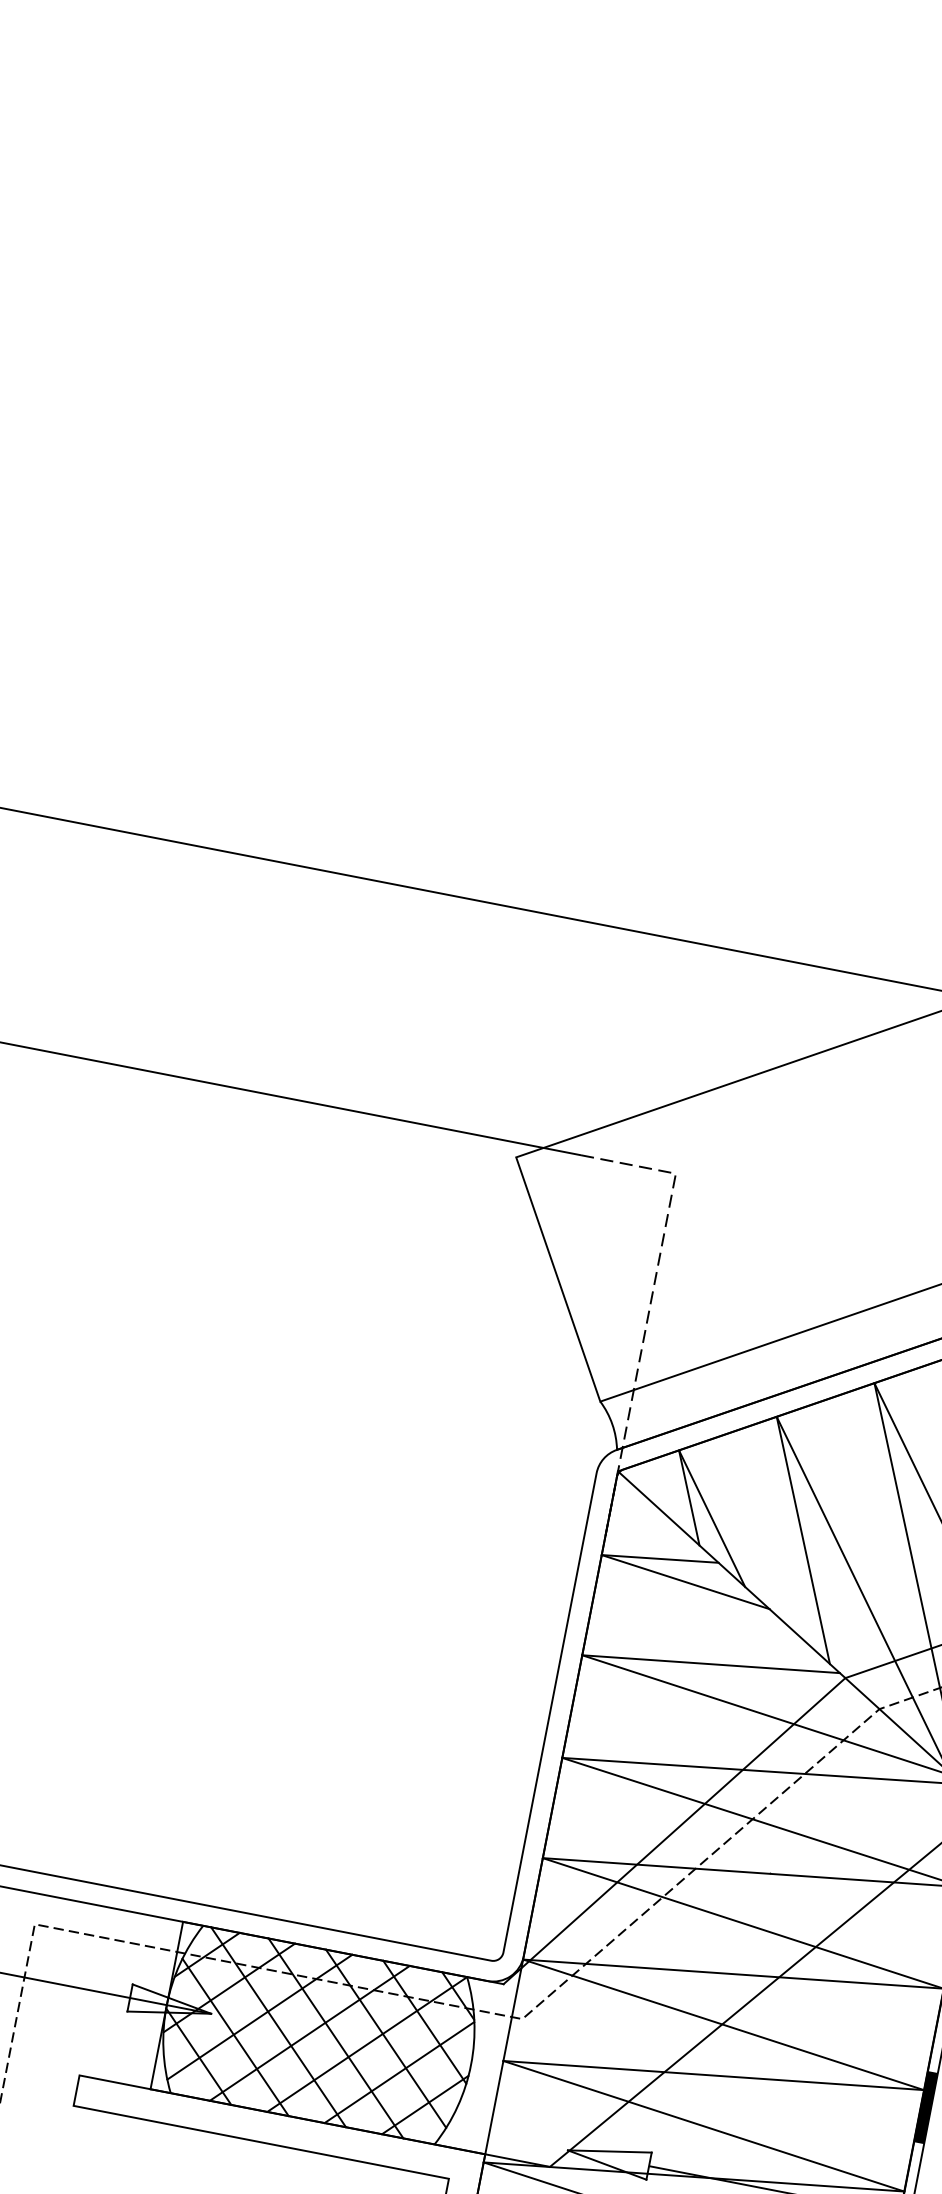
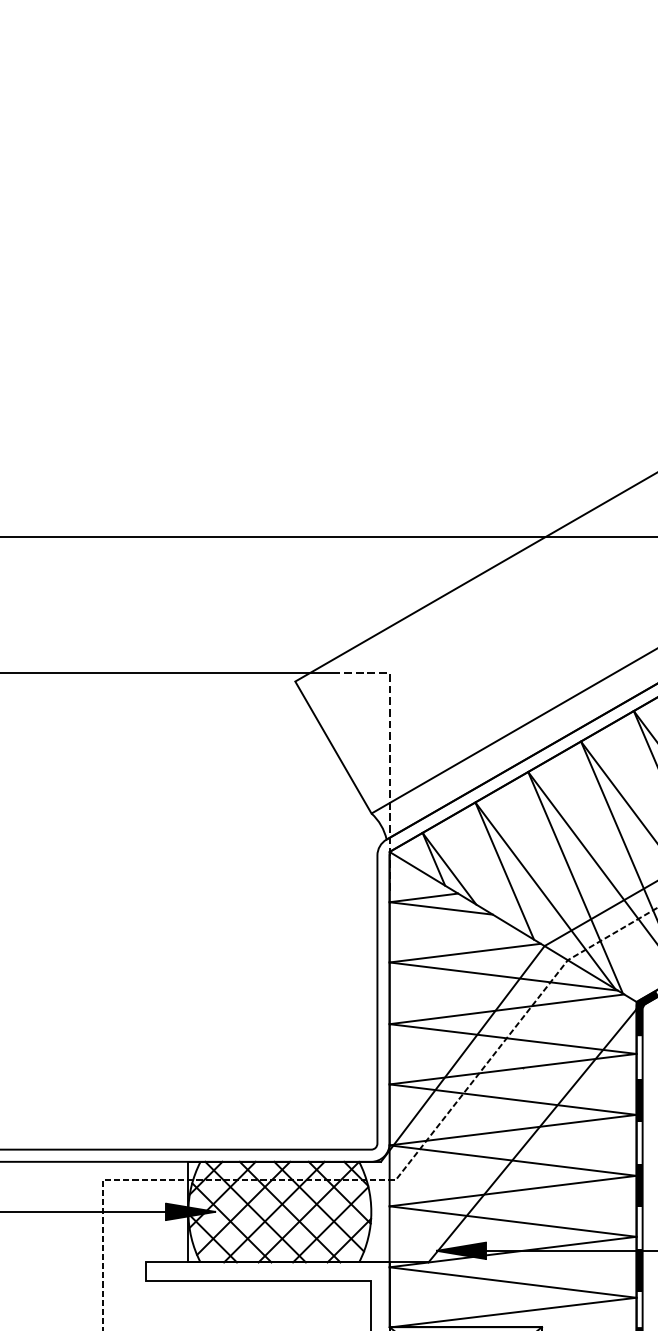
fill: (170, 2005) -> (190, 1211), added
fill: (608, 2157) -> (461, 1250), added

